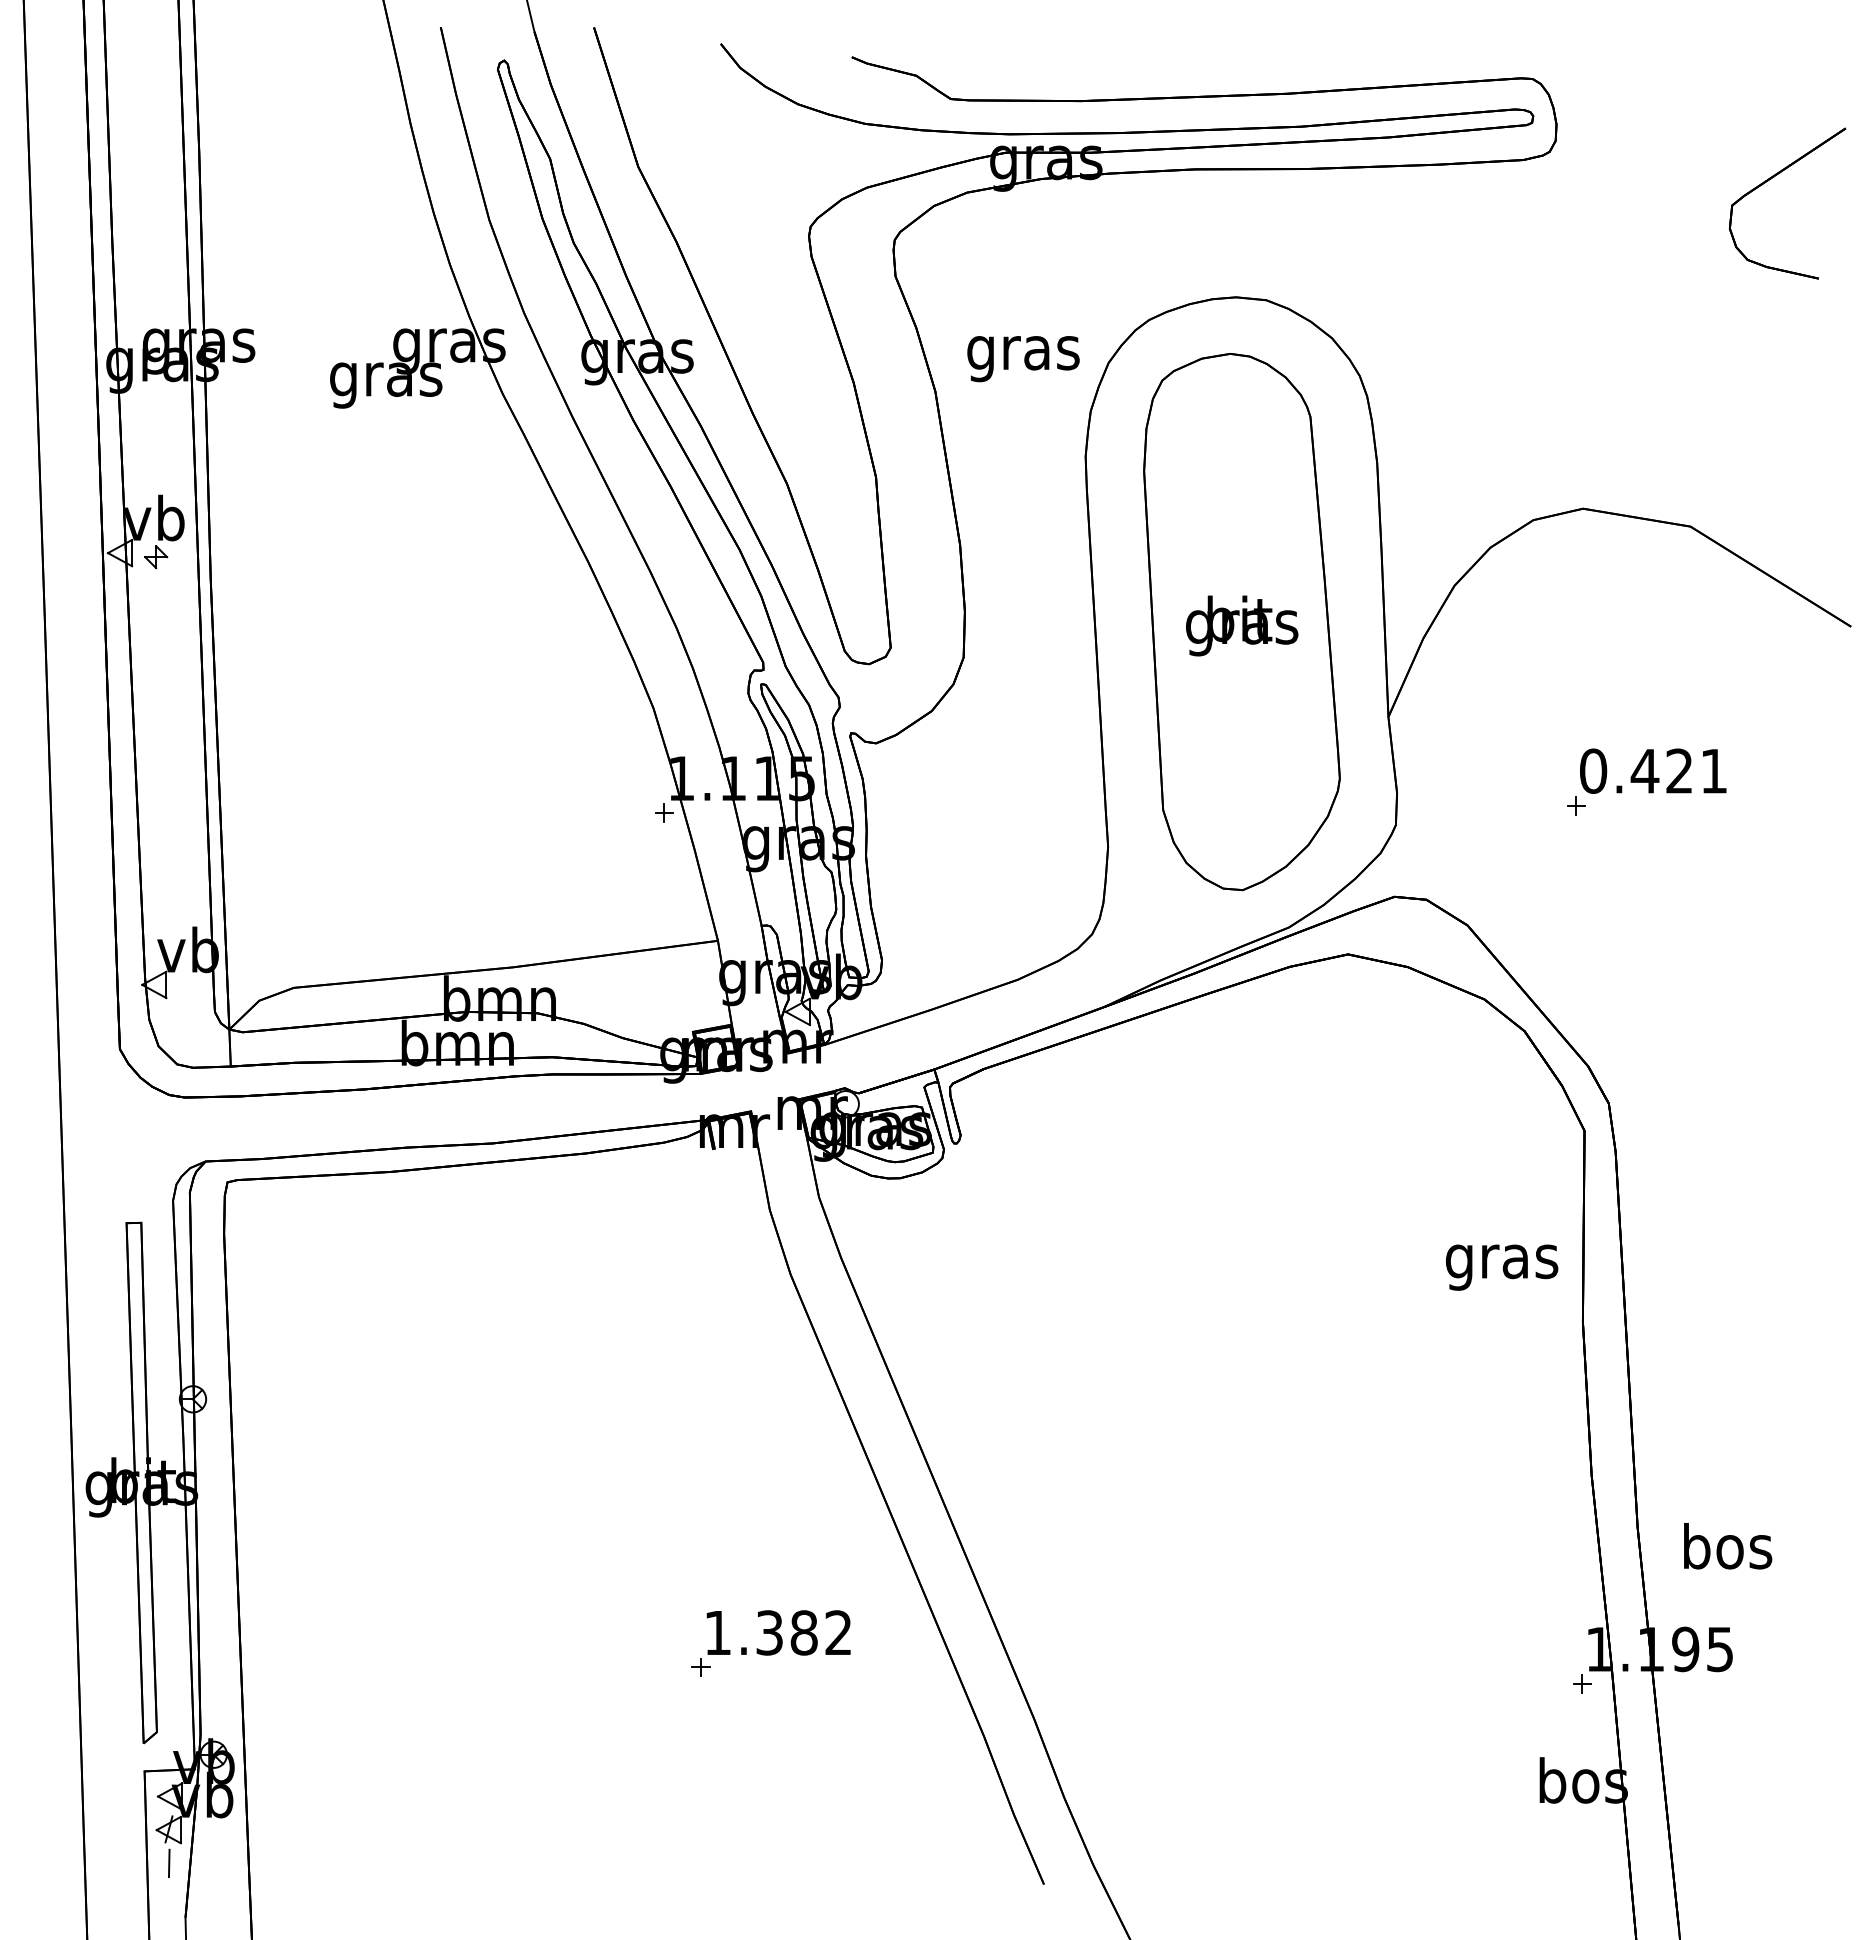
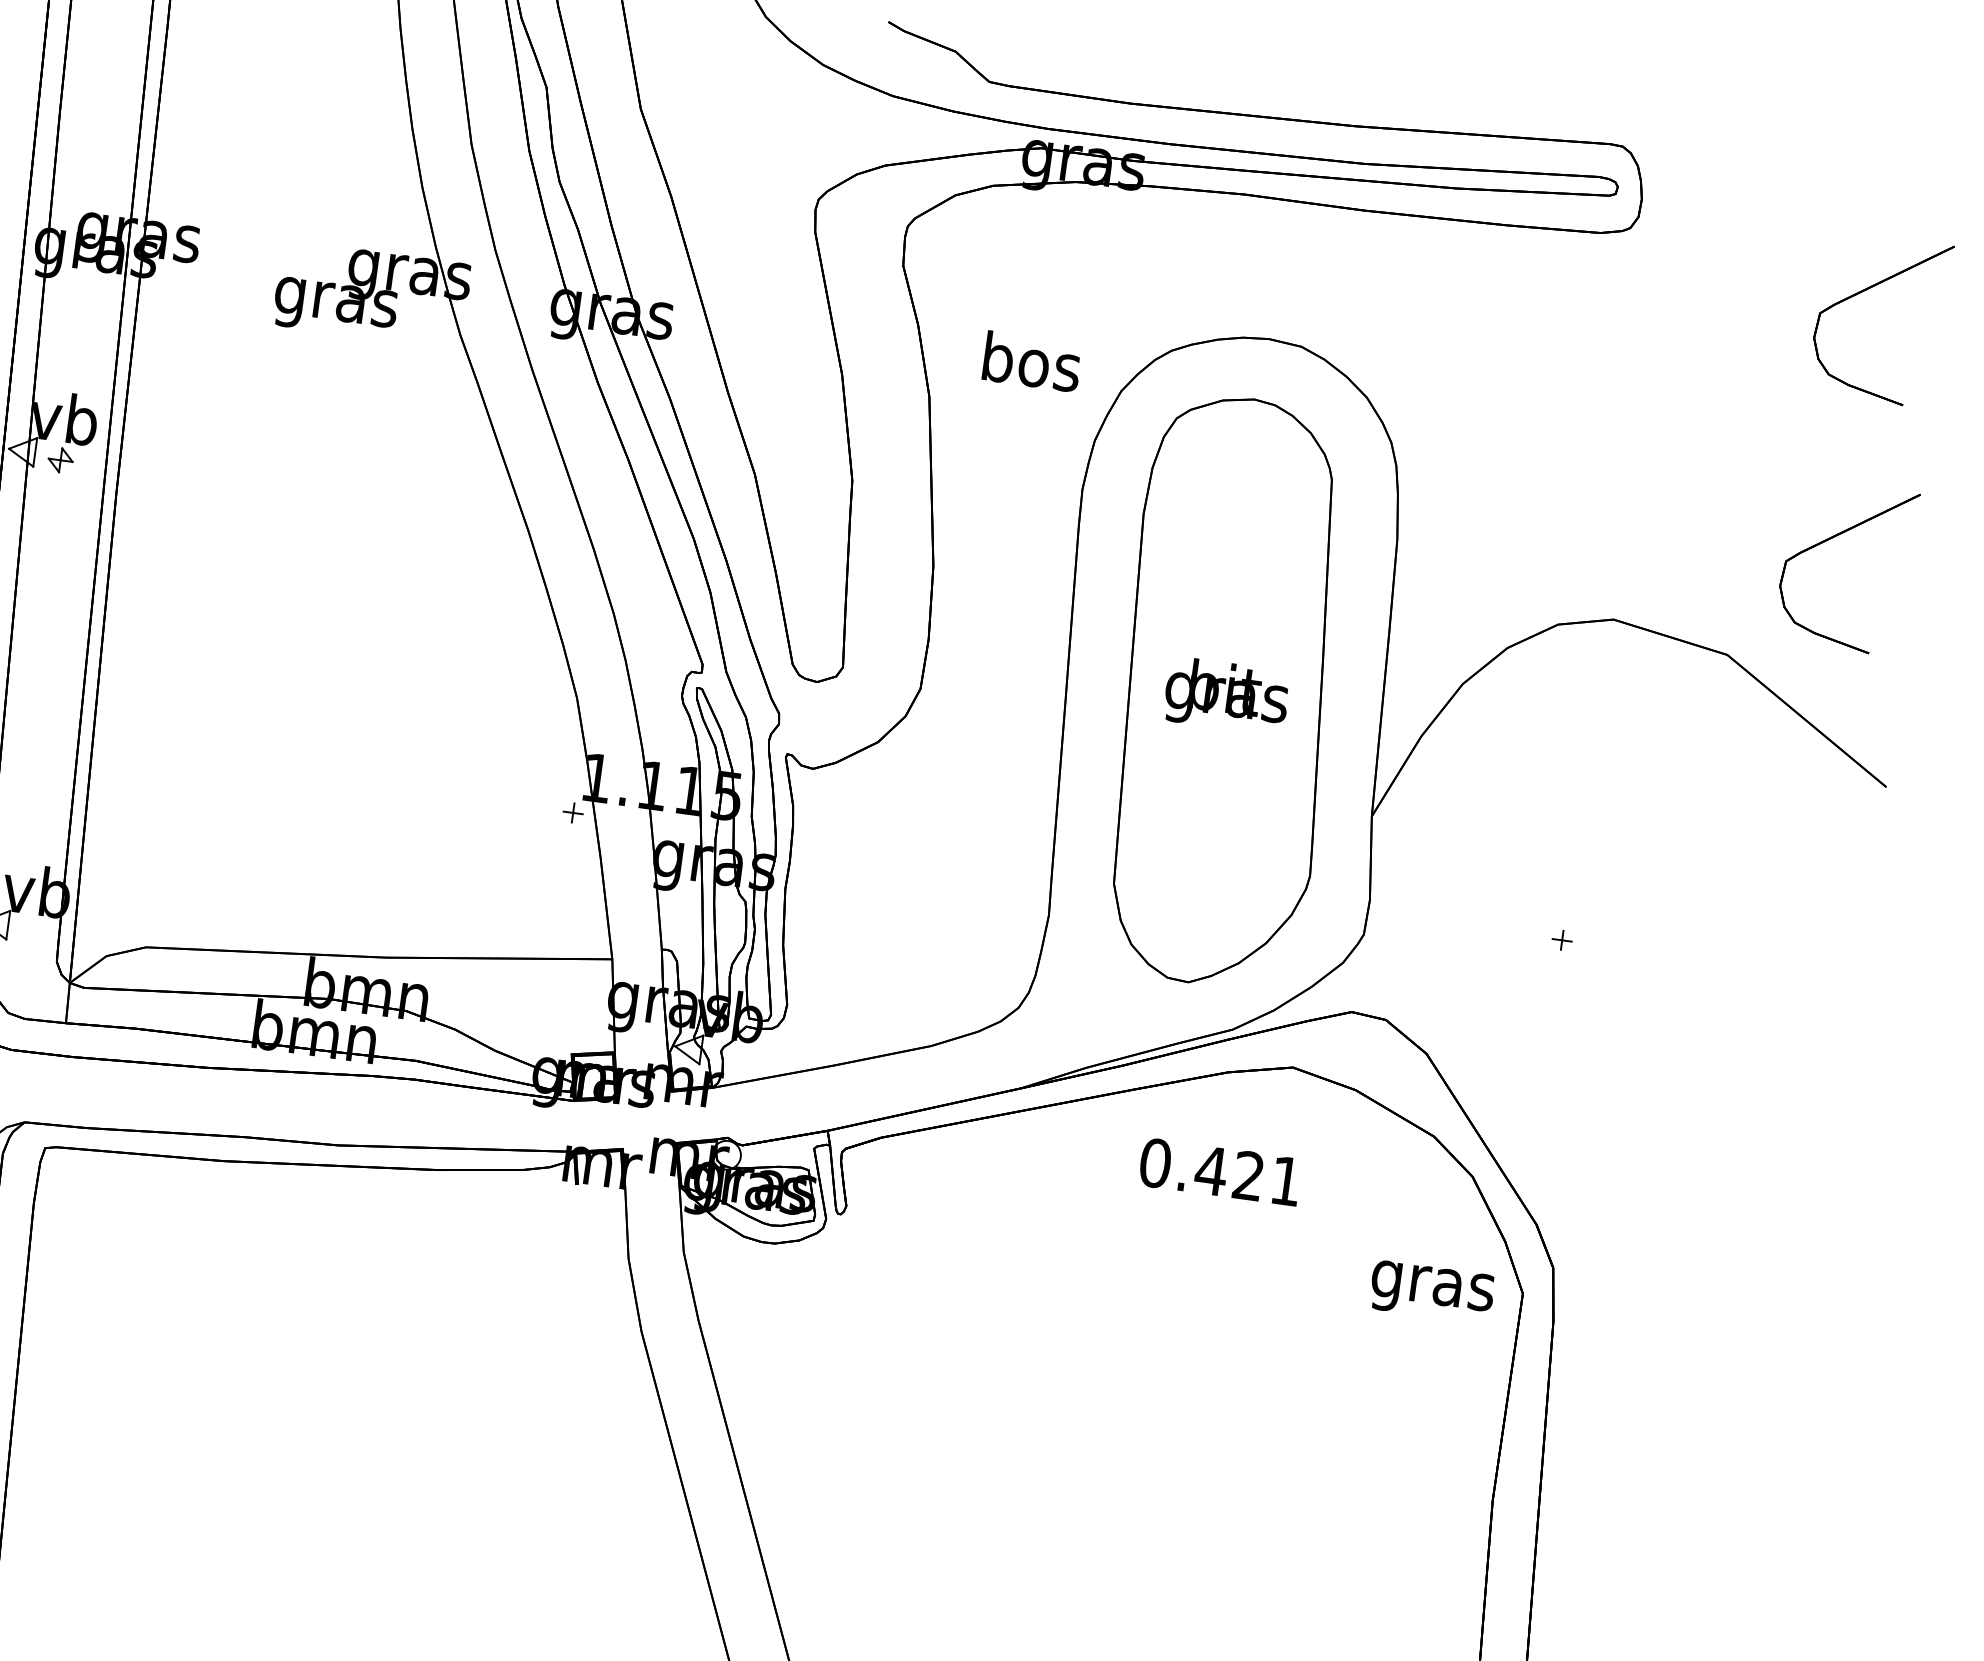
text: (1023, 353) -> (1030, 368), gras -> bos
part: (1771, 408) -> (1832, 538), added
text: (1653, 770) -> (1220, 1171), moved
text: (1501, 1267) -> (1431, 1291), moved

